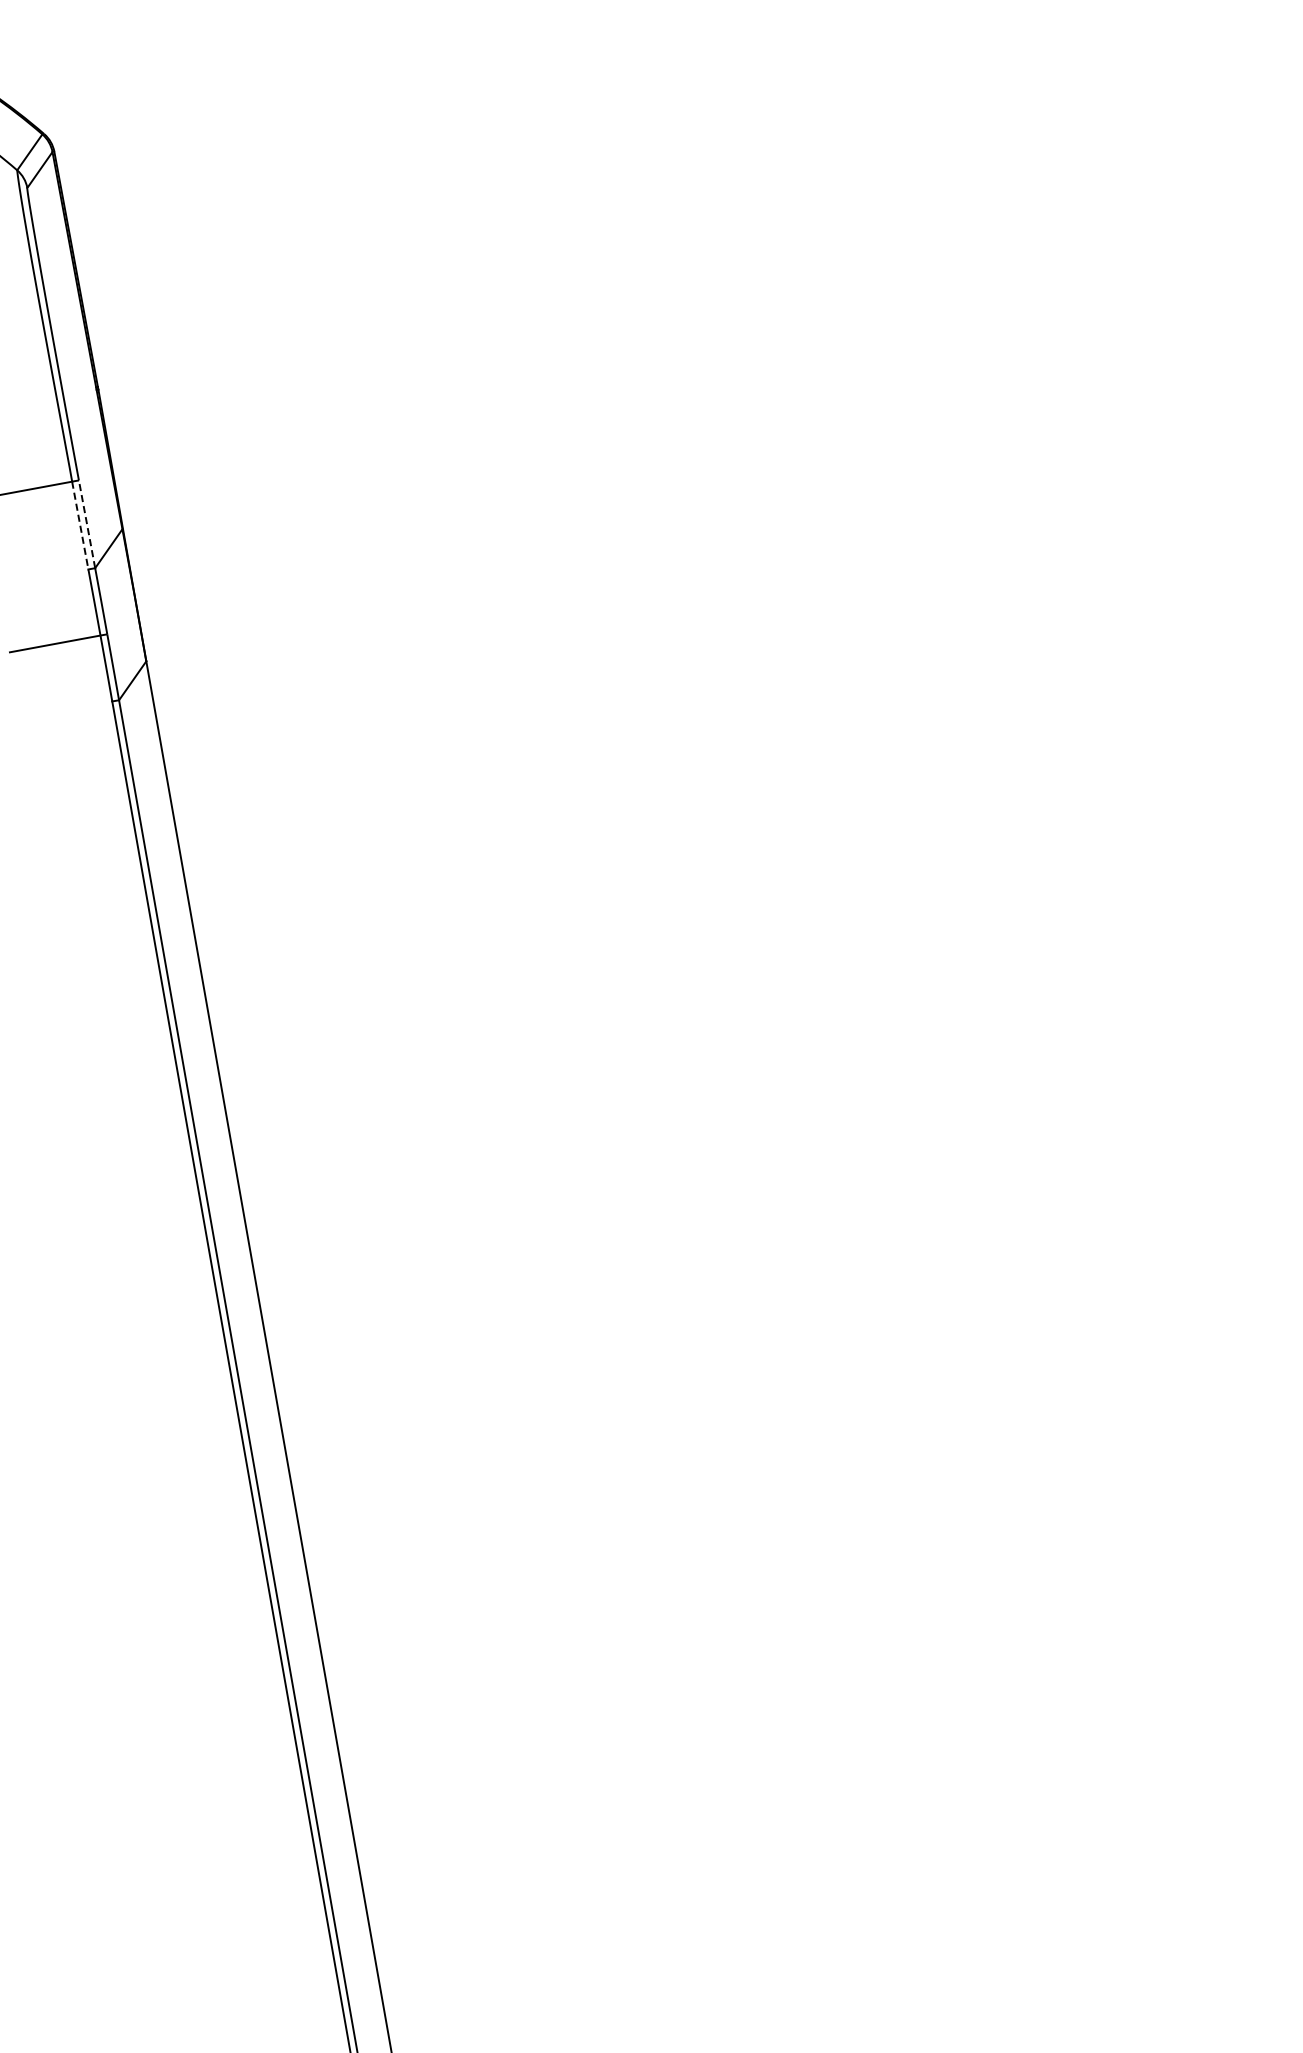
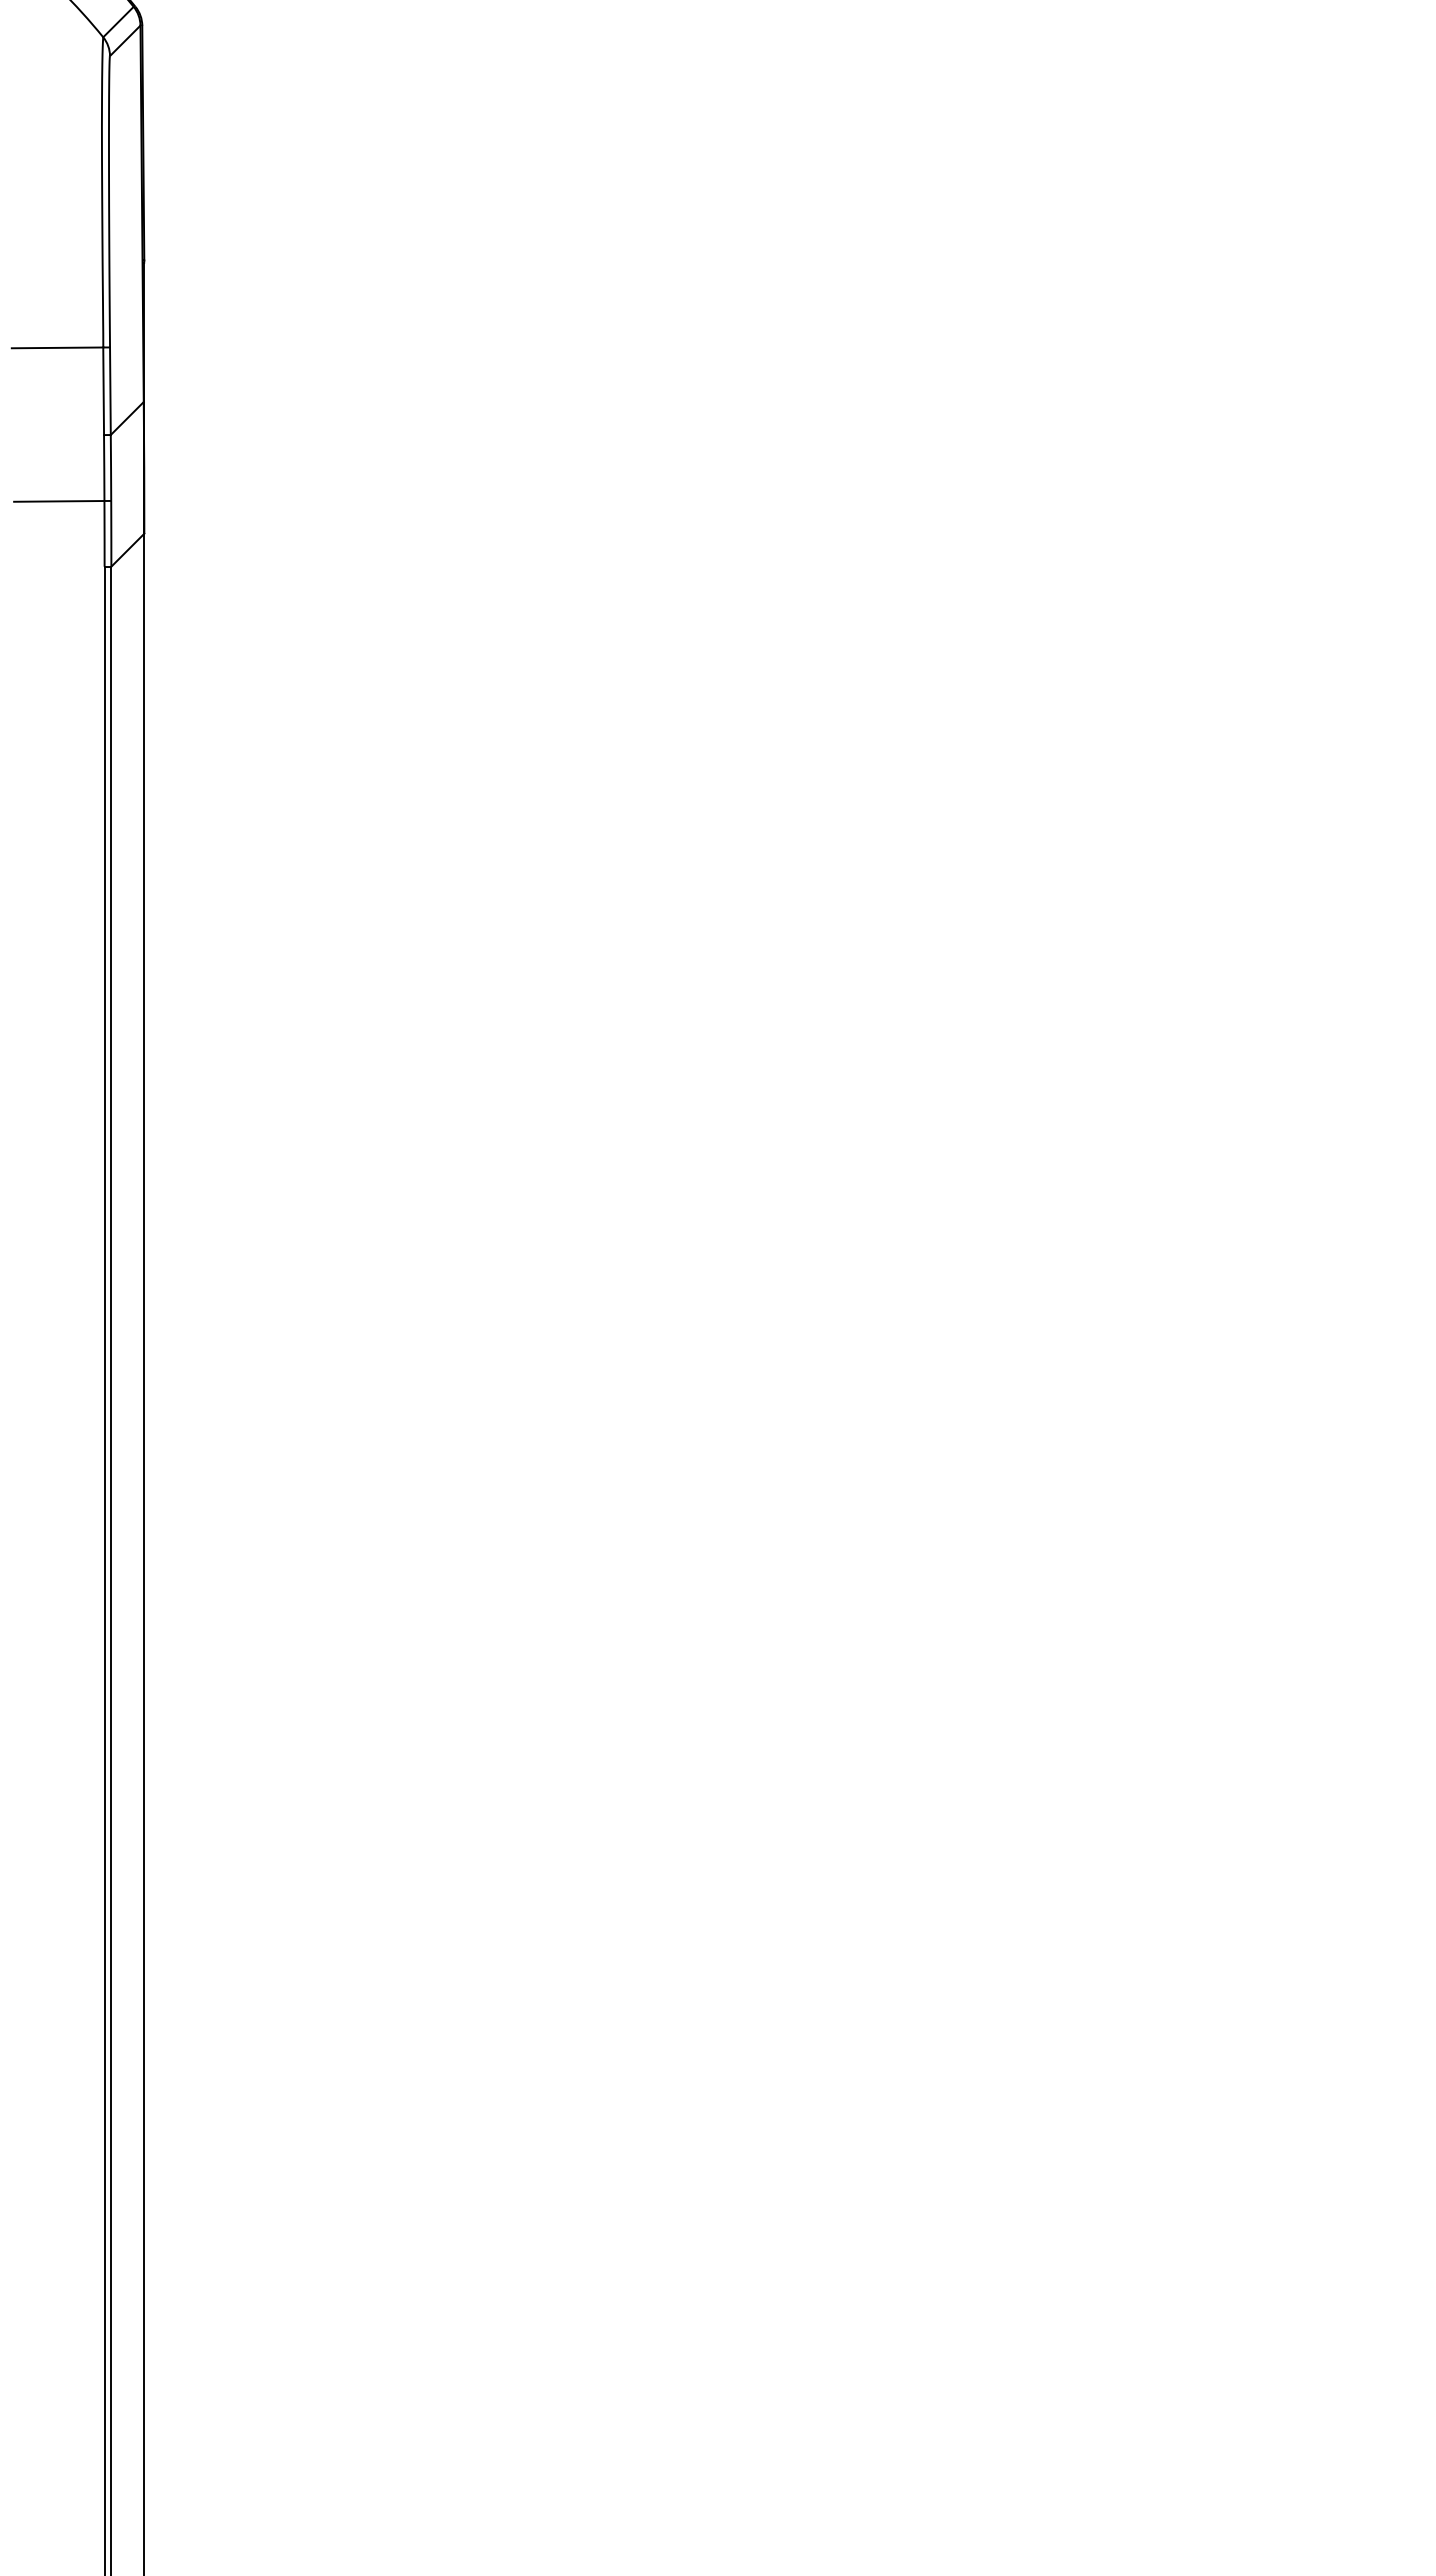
line: (87, 524) -> (110, 391), dashed -> solid
line: (80, 525) -> (103, 391), dashed -> solid

